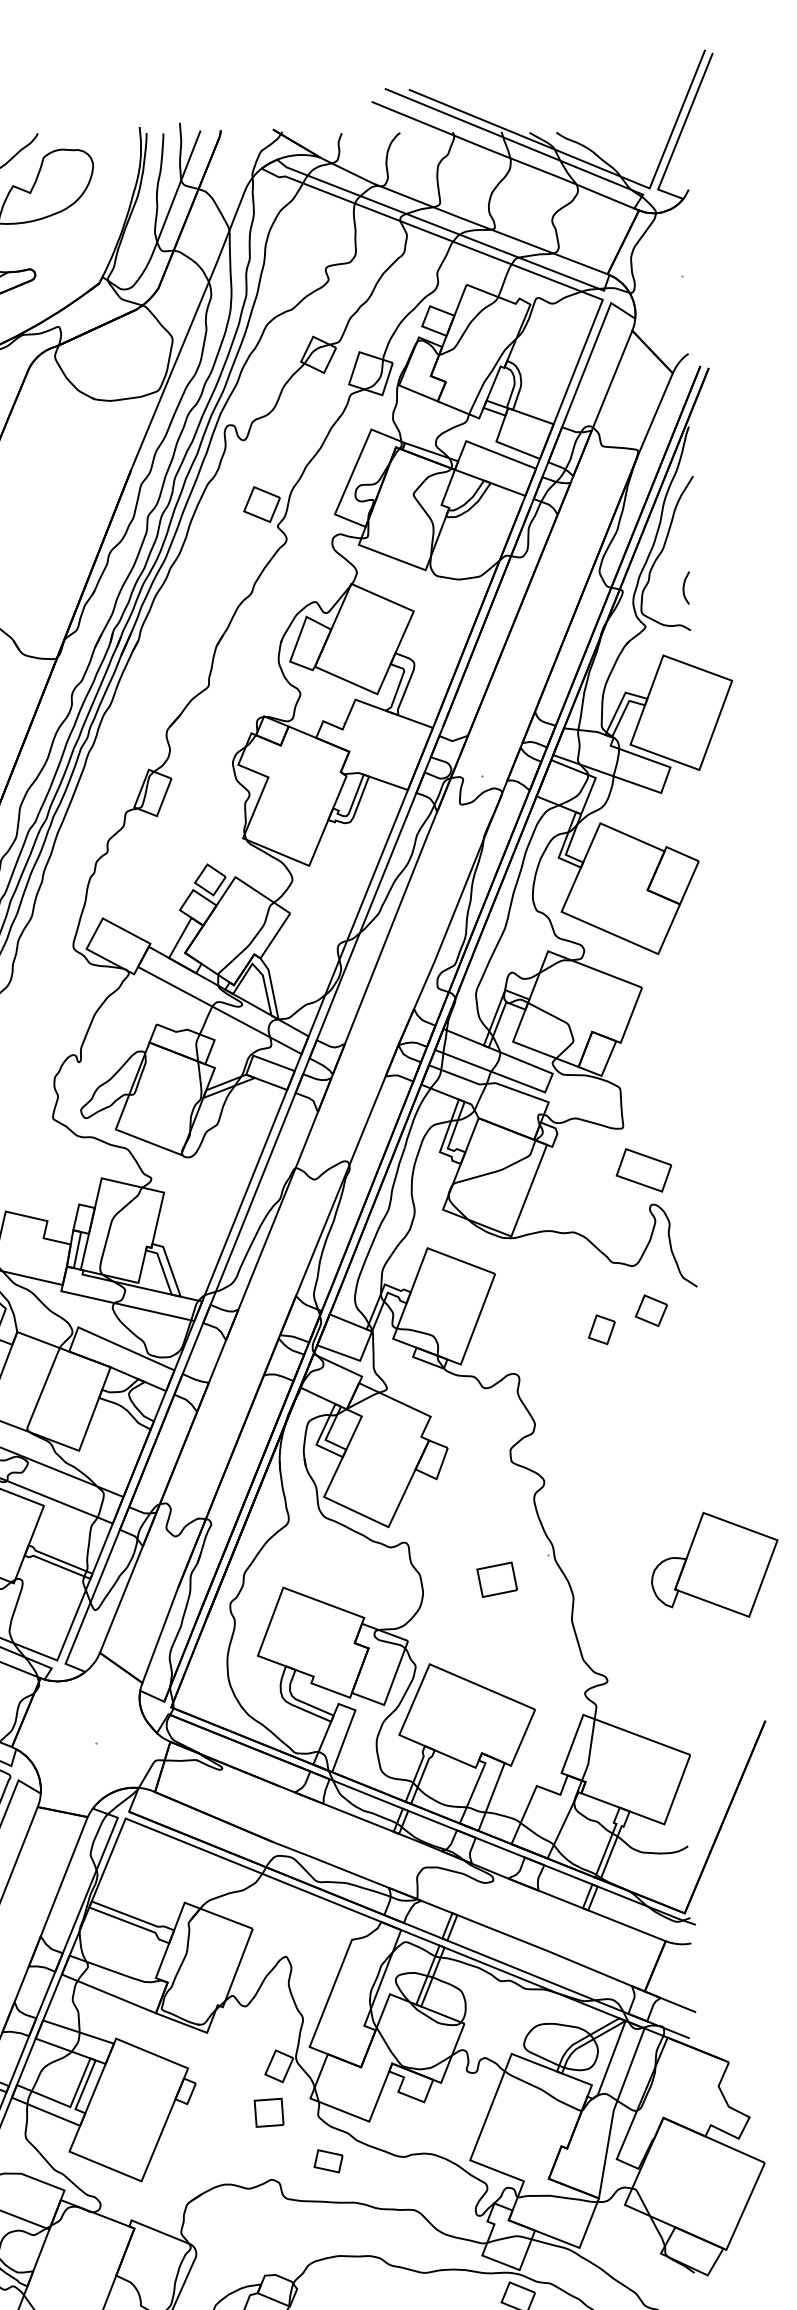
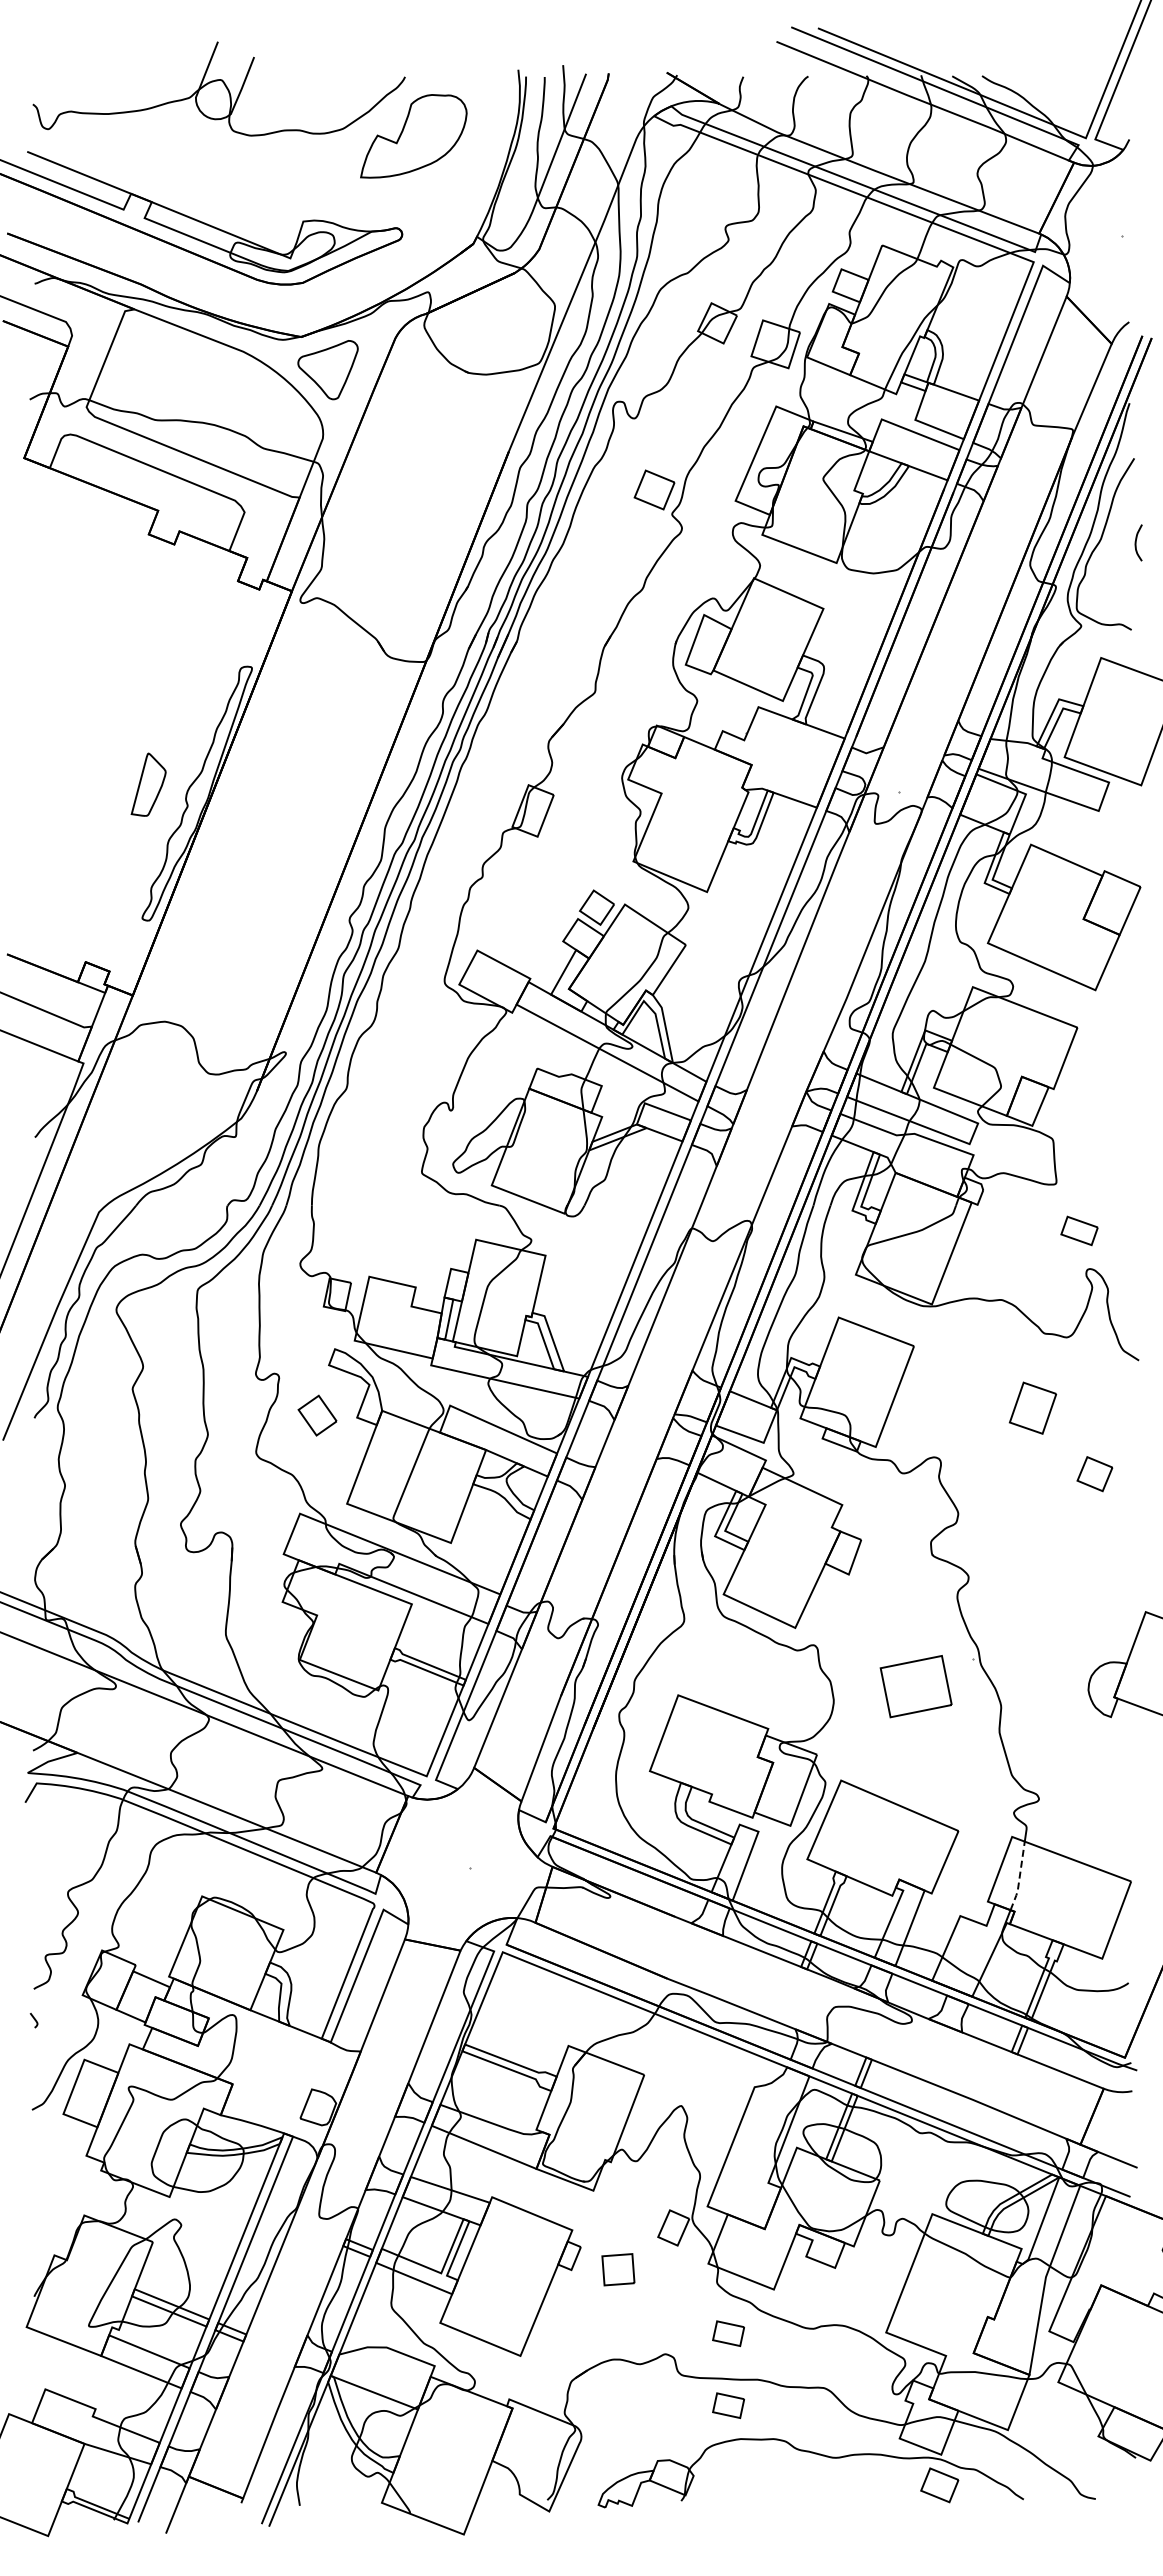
curve: (684, 587) -> (1136, 542), moved
part: (643, 1169) -> (1079, 1230), size x0.6
part: (651, 1311) -> (1094, 1474), moved
part: (601, 1329) -> (1032, 1408), size x1.6
part: (497, 1579) -> (916, 1686), size x1.6
line: (589, 1750) -> (1019, 1876), solid -> dashed
part: (269, 2112) -> (618, 2269), moved
part: (328, 2225) -> (728, 2405), added

